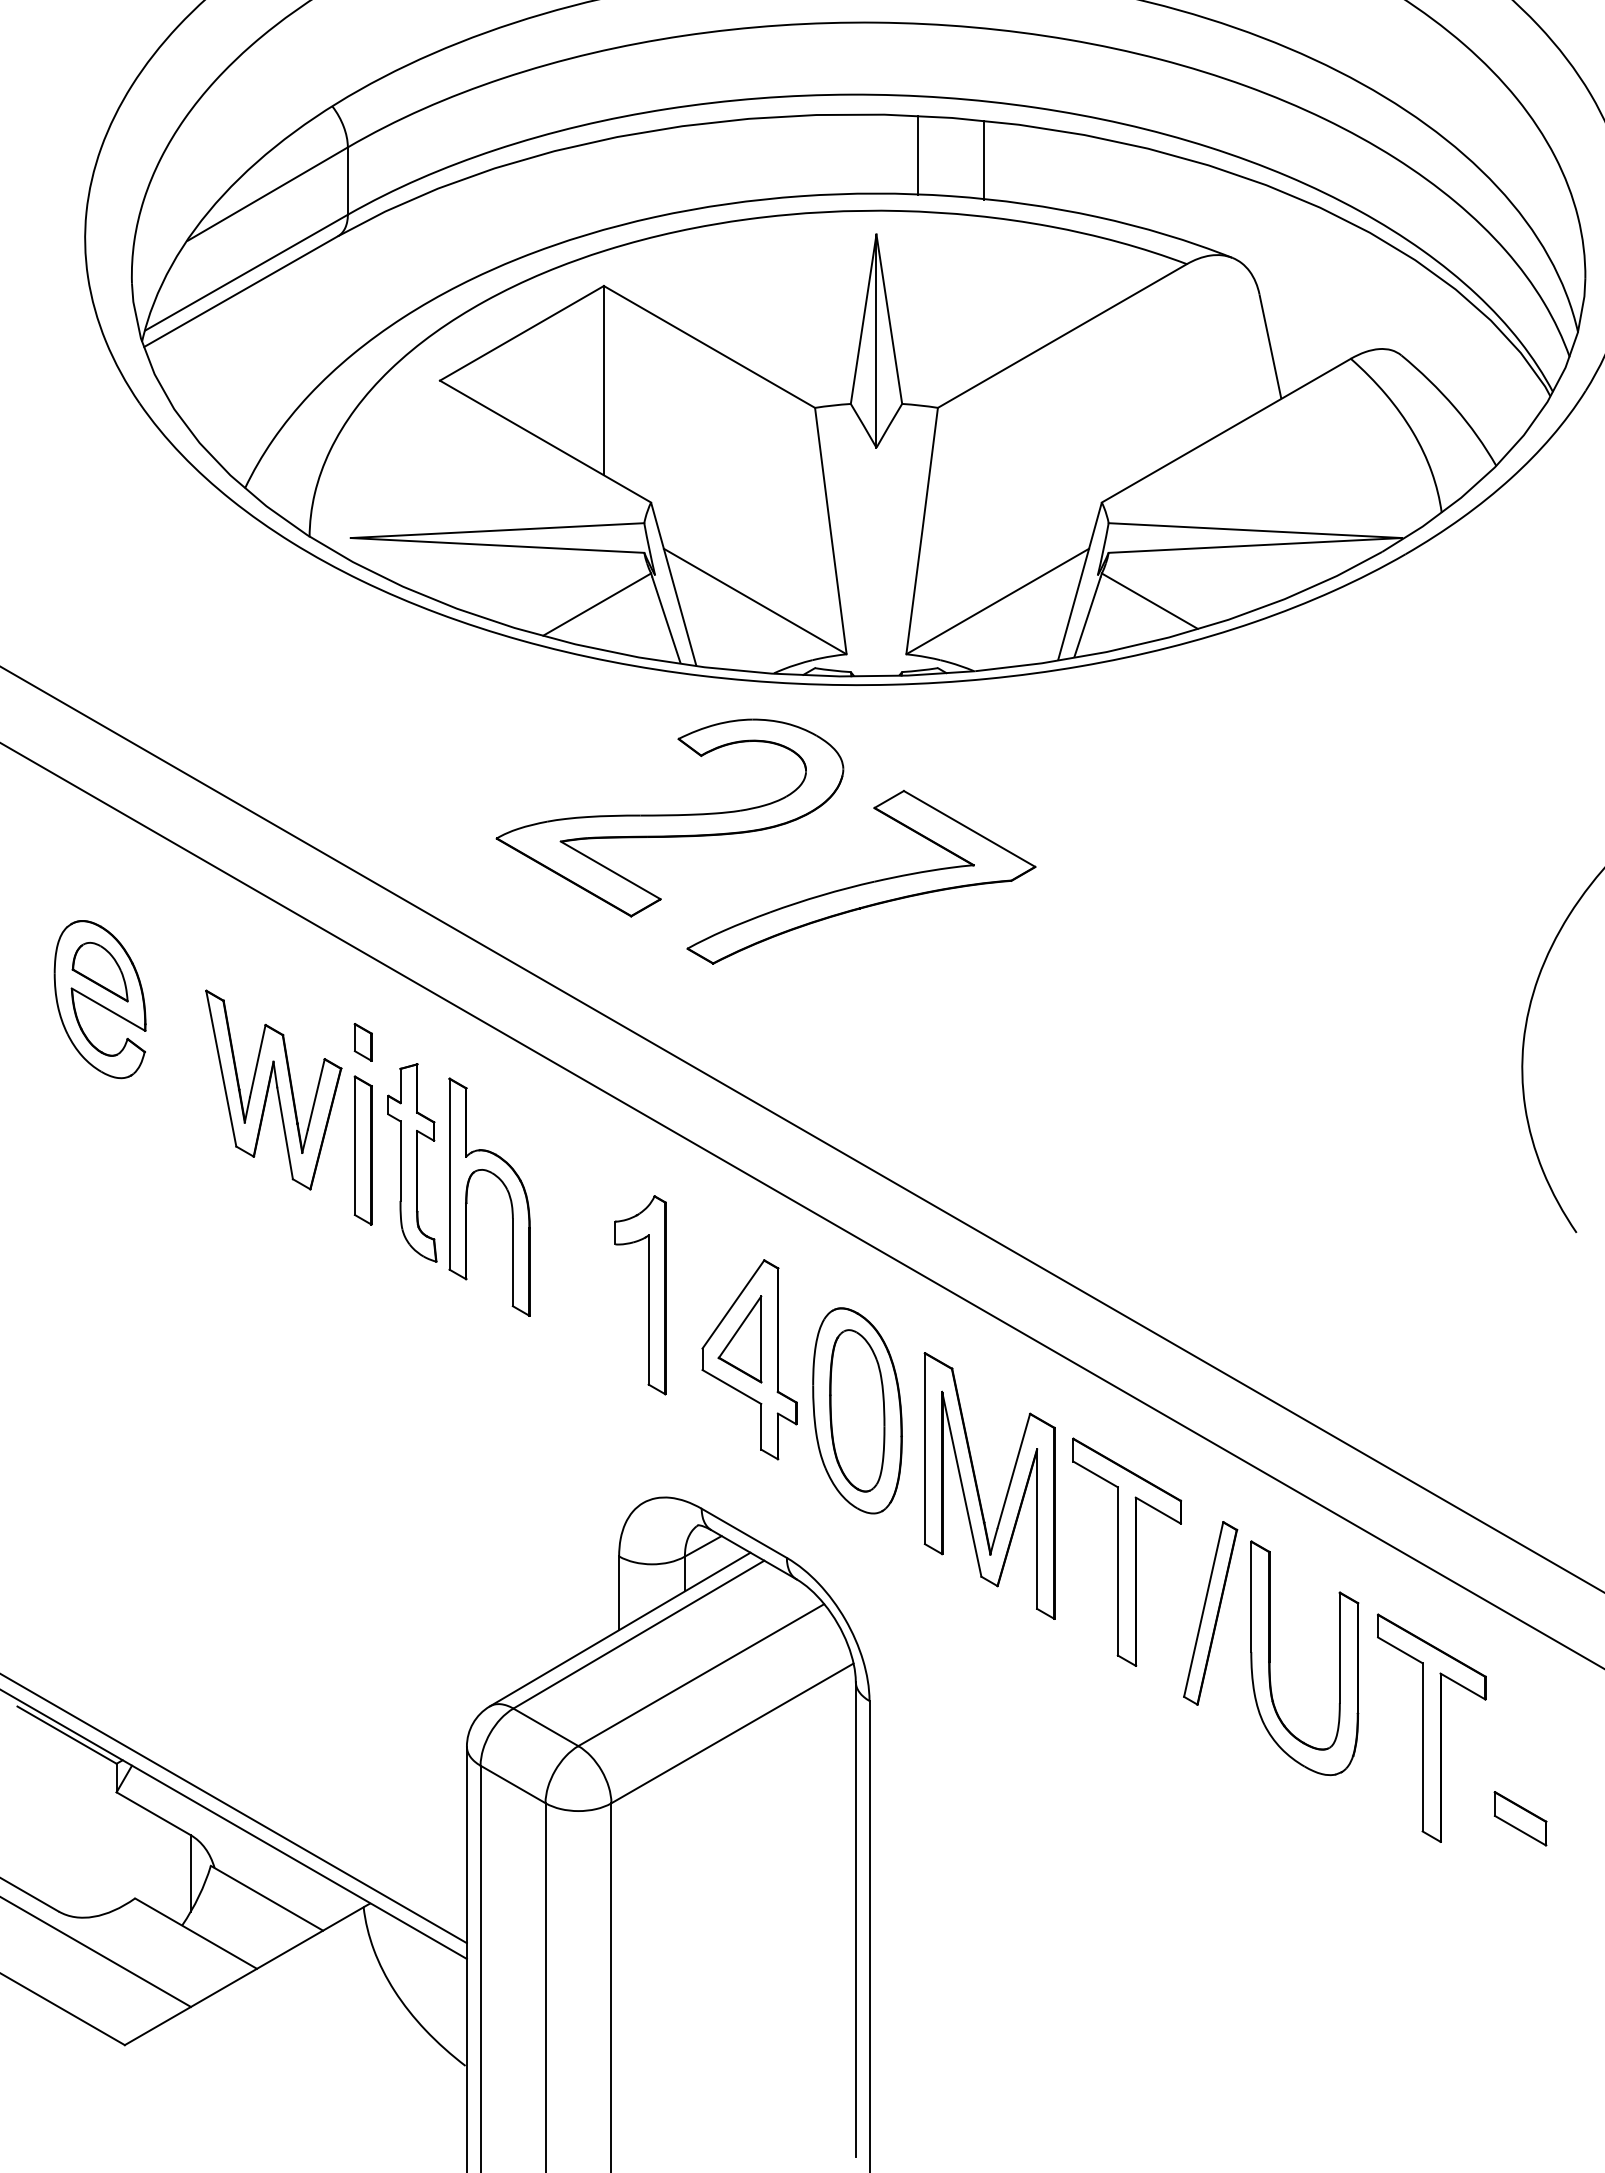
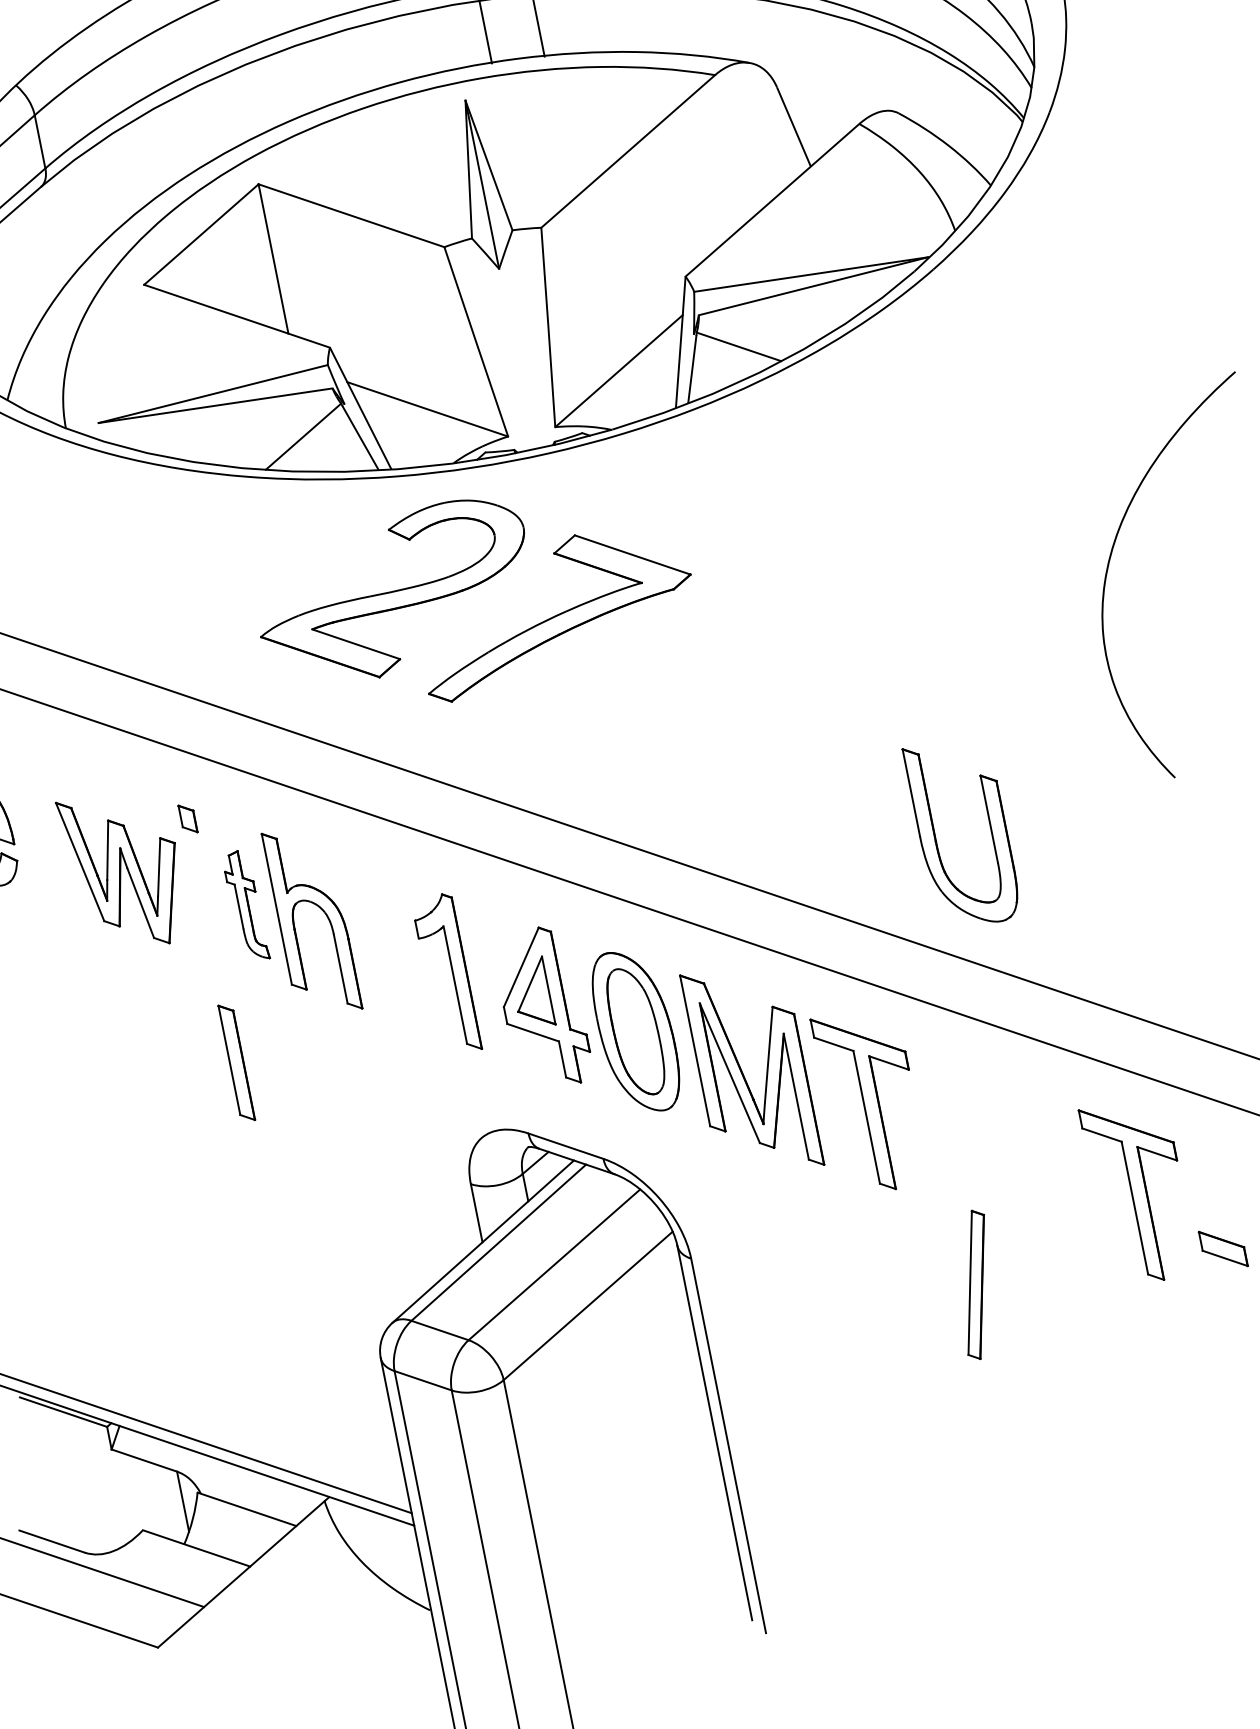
part: (362, 1150) -> (236, 1062), moved
part: (412, 1162) -> (245, 905), size x0.7
part: (1210, 1613) -> (976, 1285), moved
part: (1270, 1658) -> (936, 838), moved

